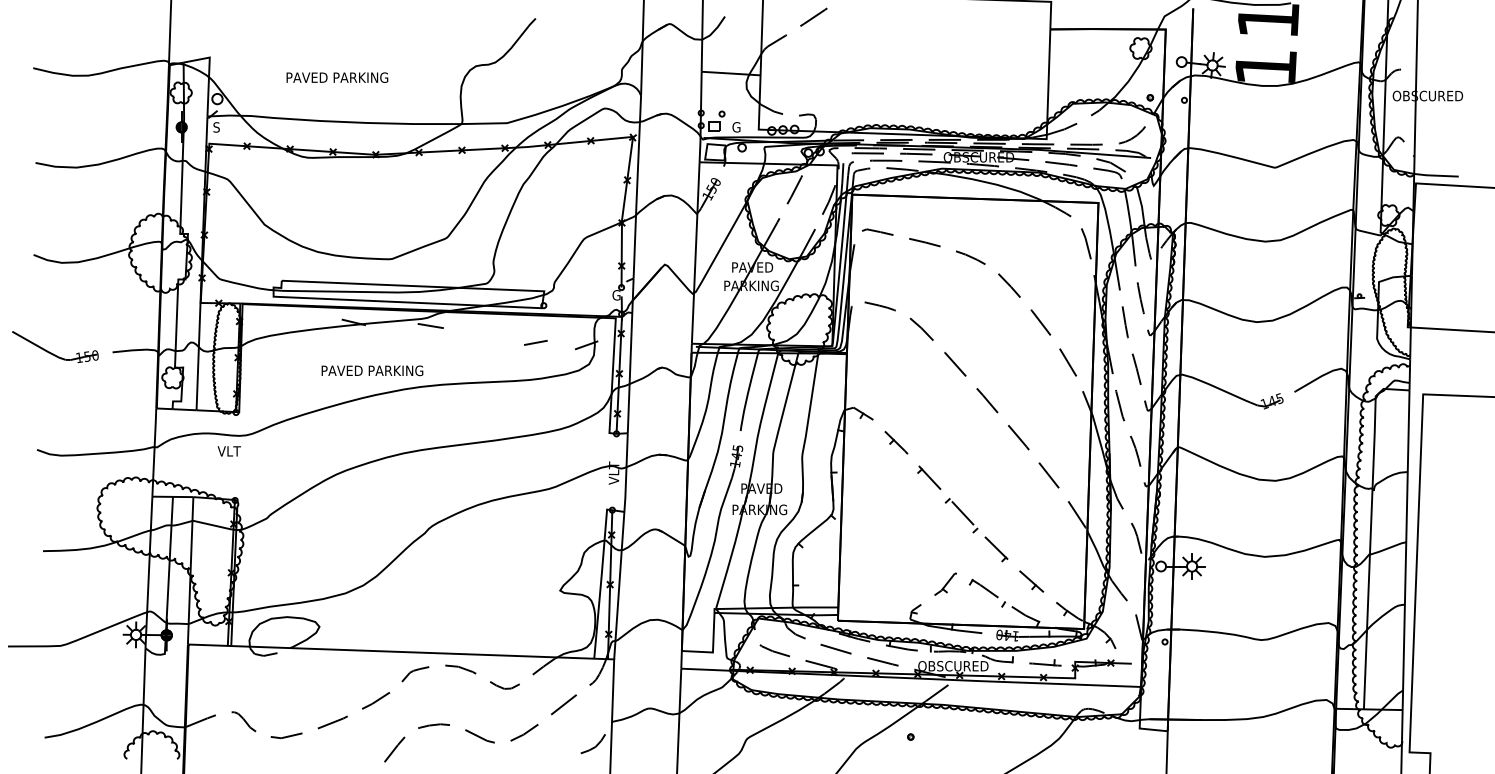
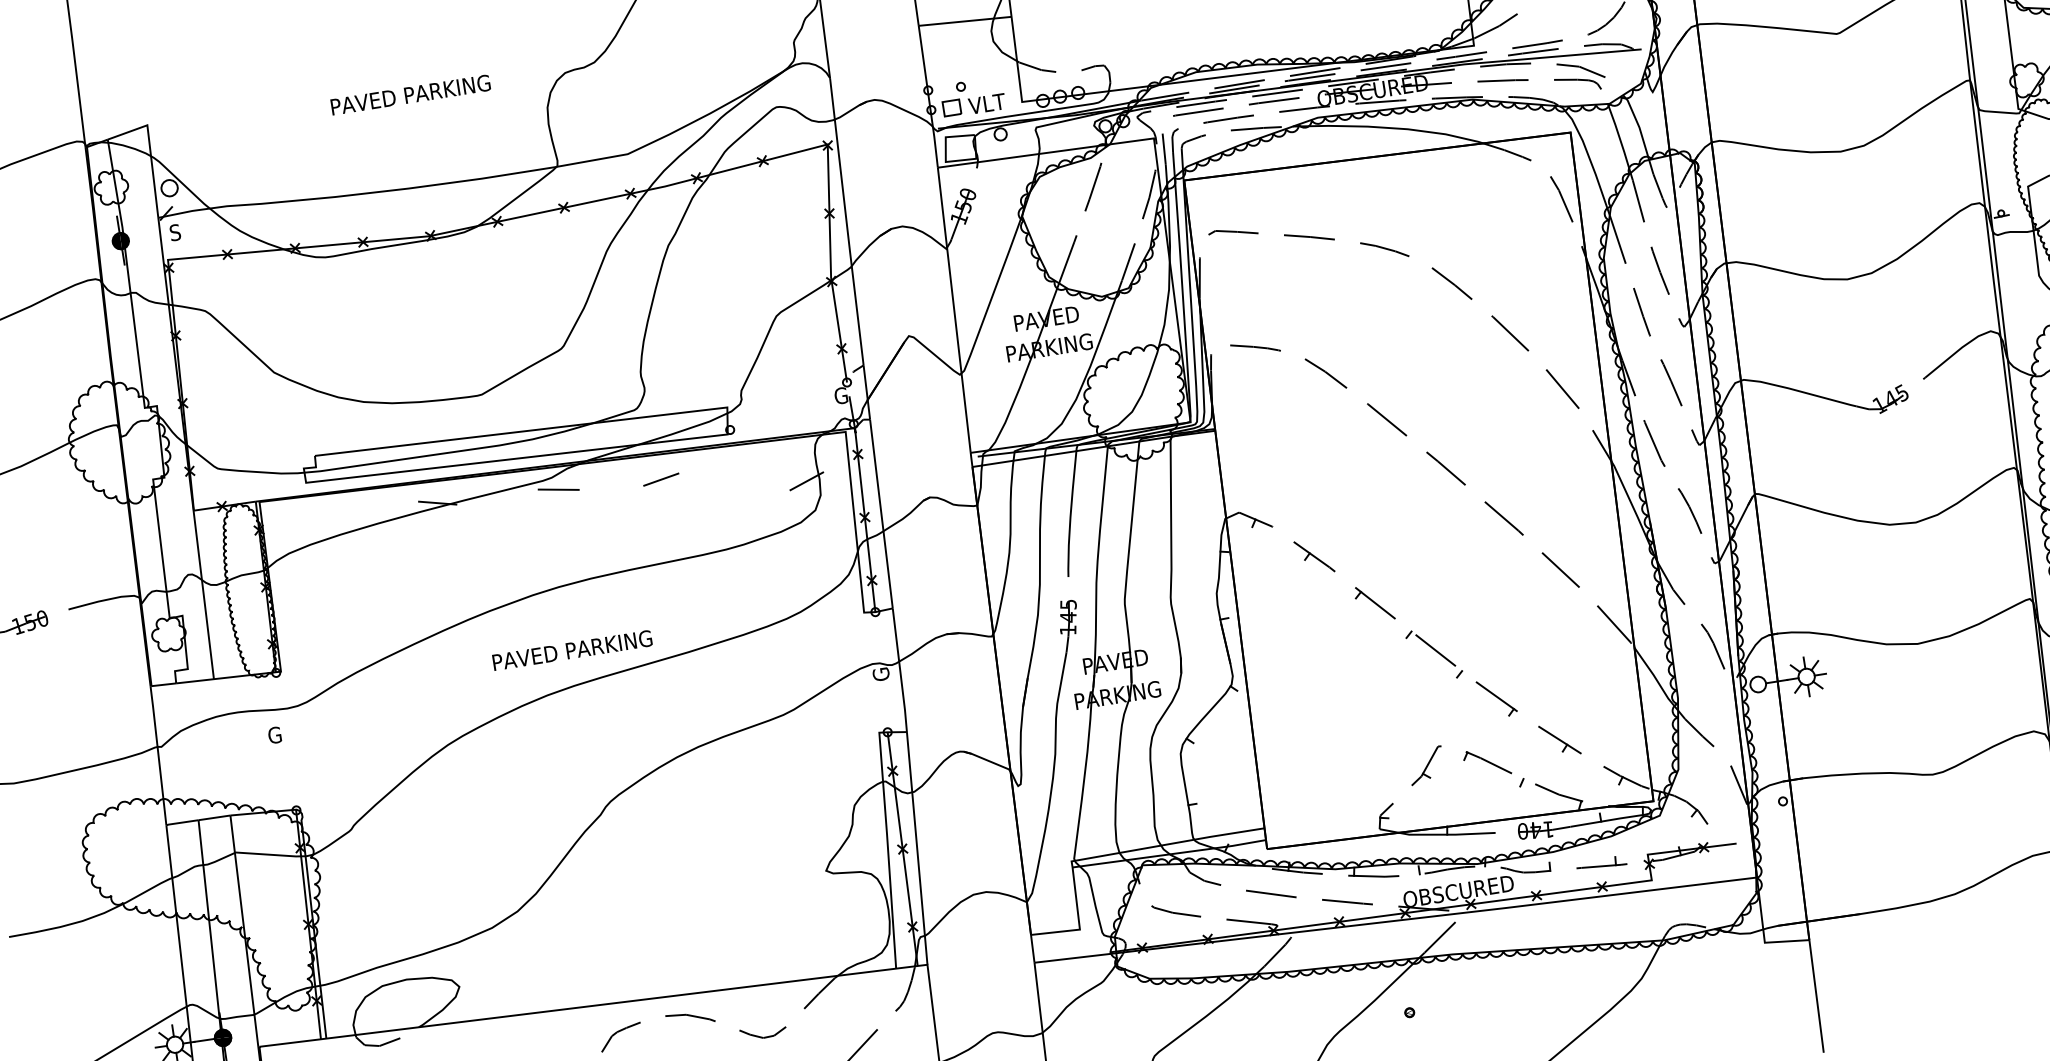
text: (337, 77) -> (410, 94), moved
text: (736, 127) -> (986, 104), G -> VLT
line: (535, 342) -> (660, 479), moved
text: (372, 370) -> (572, 649), moved
text: (228, 451) -> (273, 735), VLT -> G
text: (613, 472) -> (880, 673), VLT -> G

